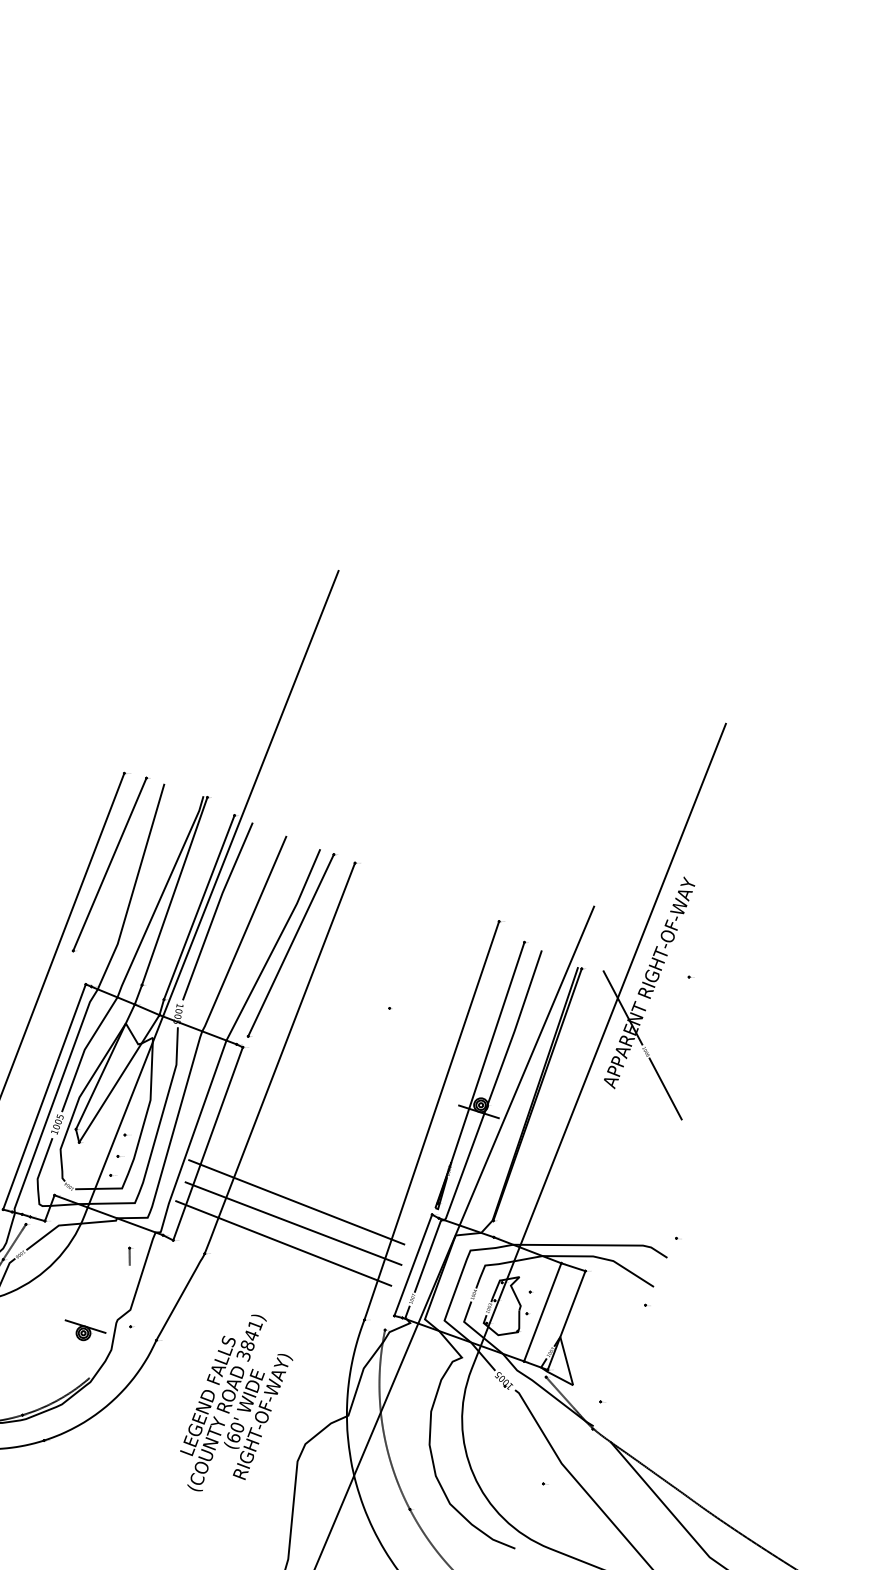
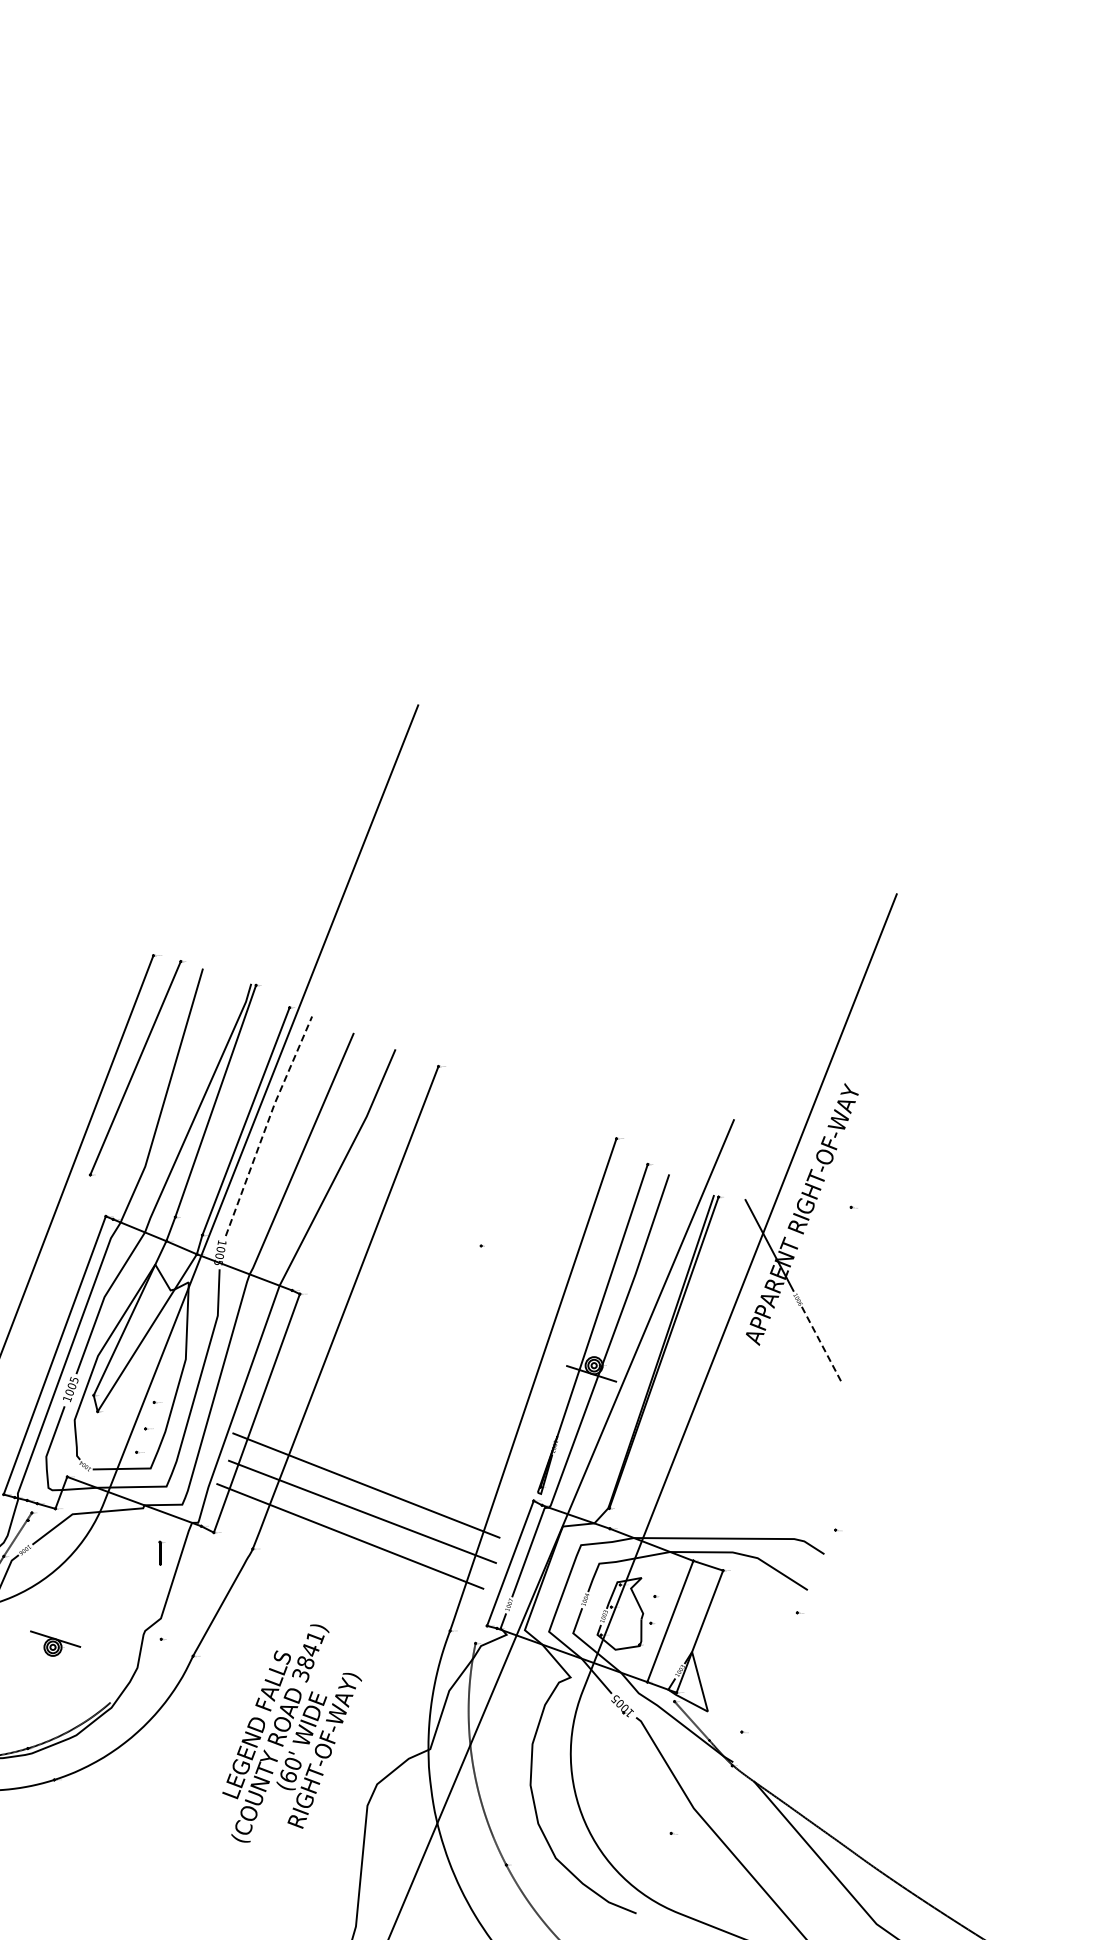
line: (215, 910) -> (266, 1124), solid -> dashed
part: (291, 945) -> (360, 1168), removed
line: (665, 1088) -> (822, 1345), solid -> dashed
part: (85, 1330) -> (55, 1643), moved

